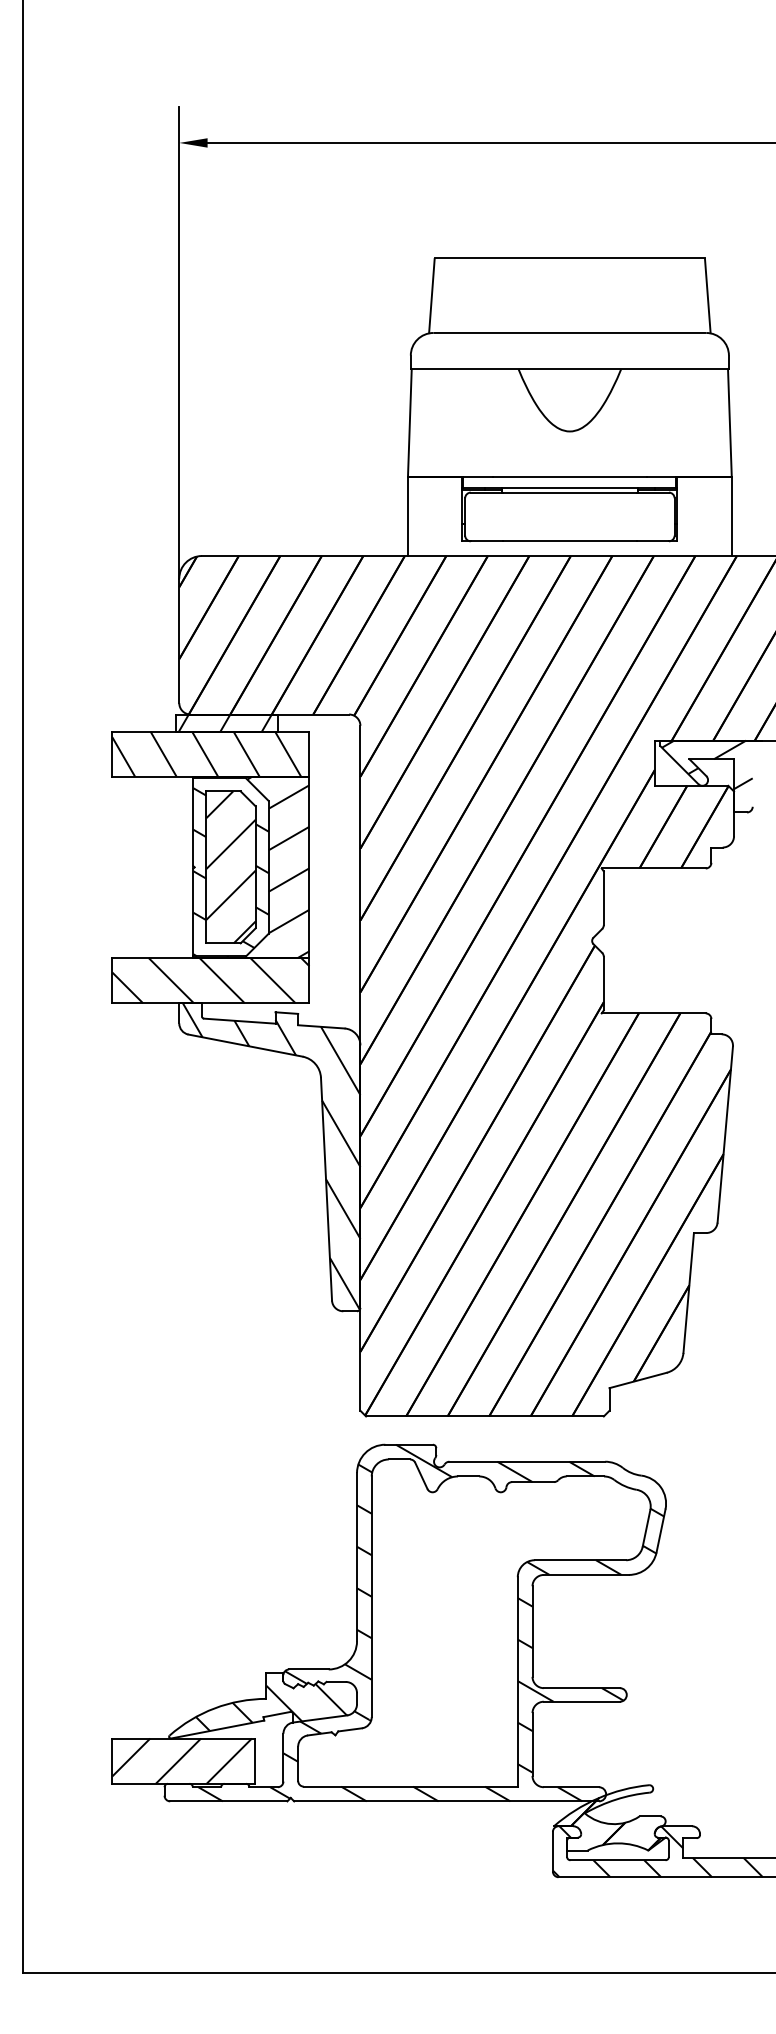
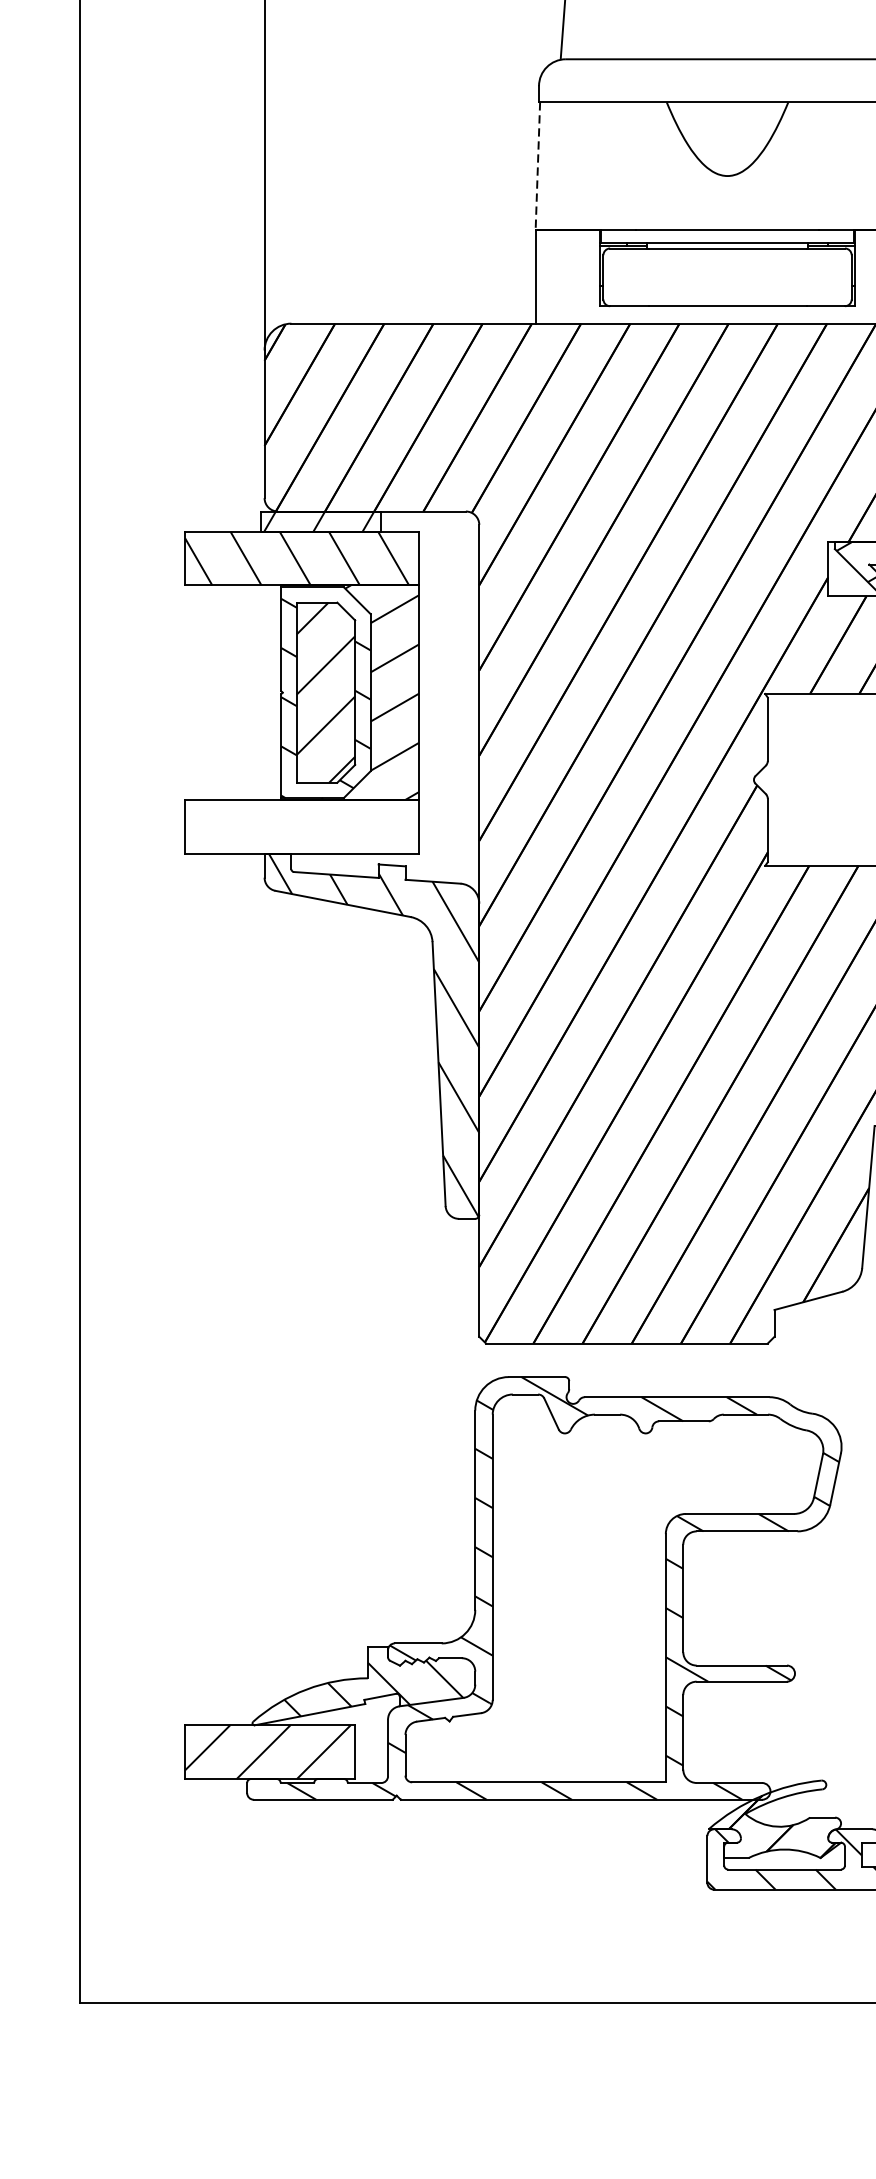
line: (409, 423) -> (537, 166), solid -> dashed
hatch: (210, 980) -> (301, 826), removed

